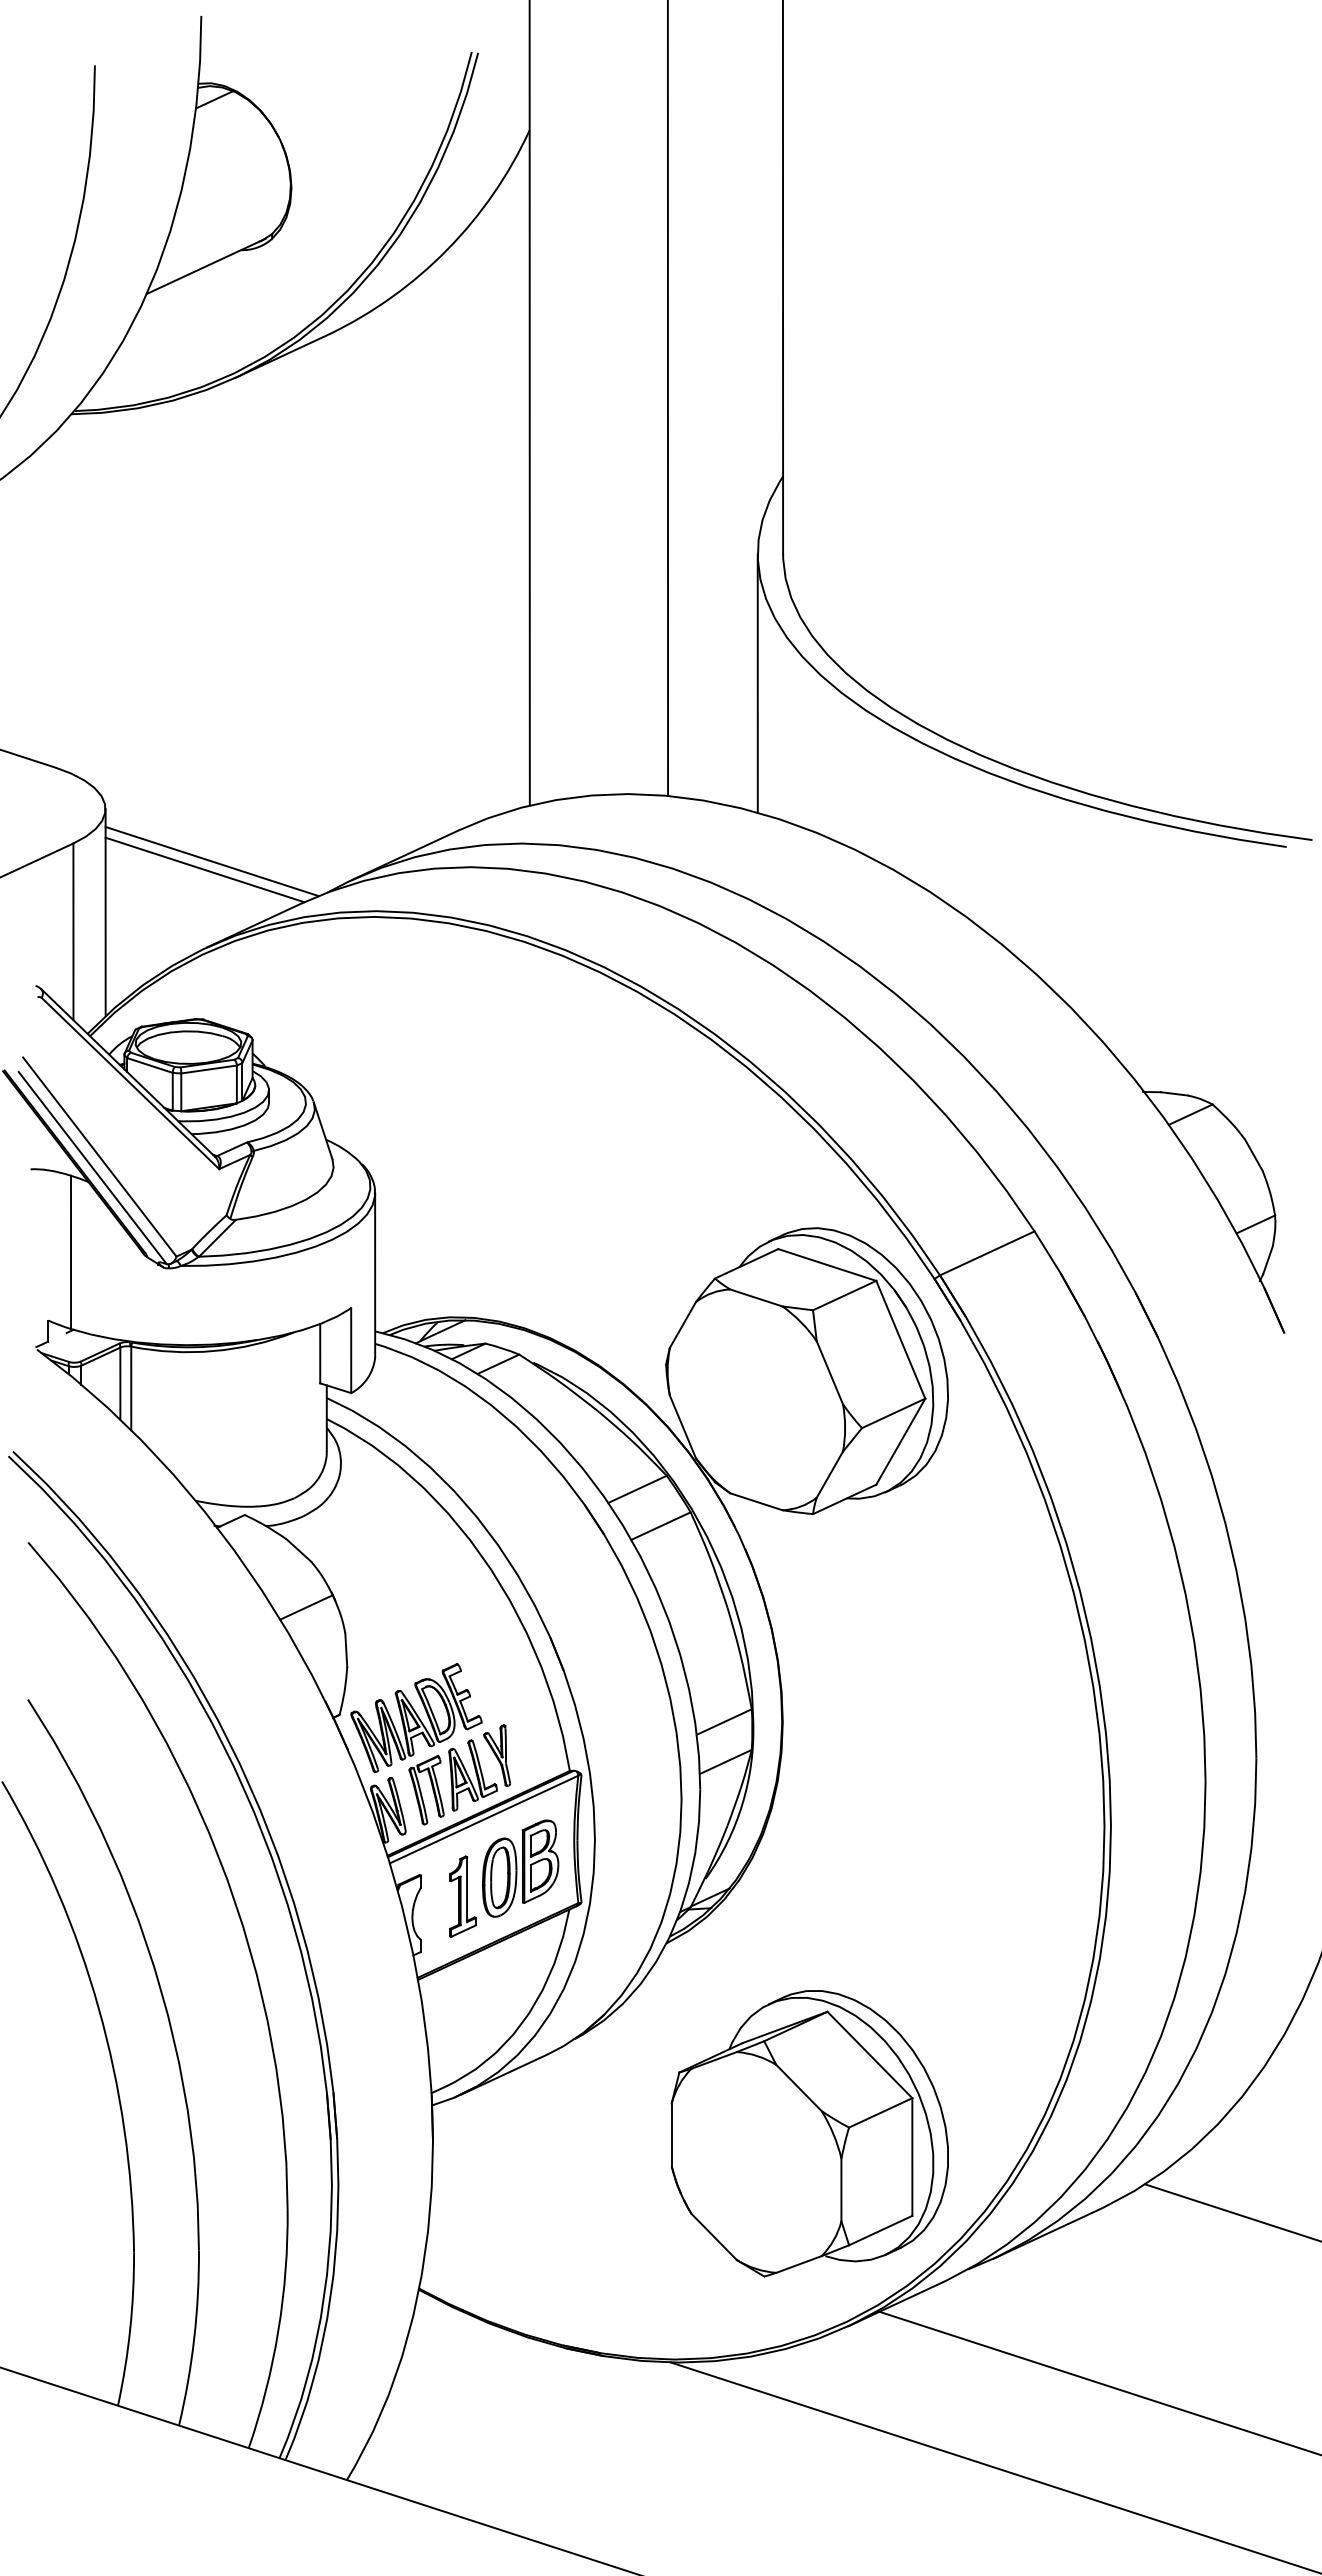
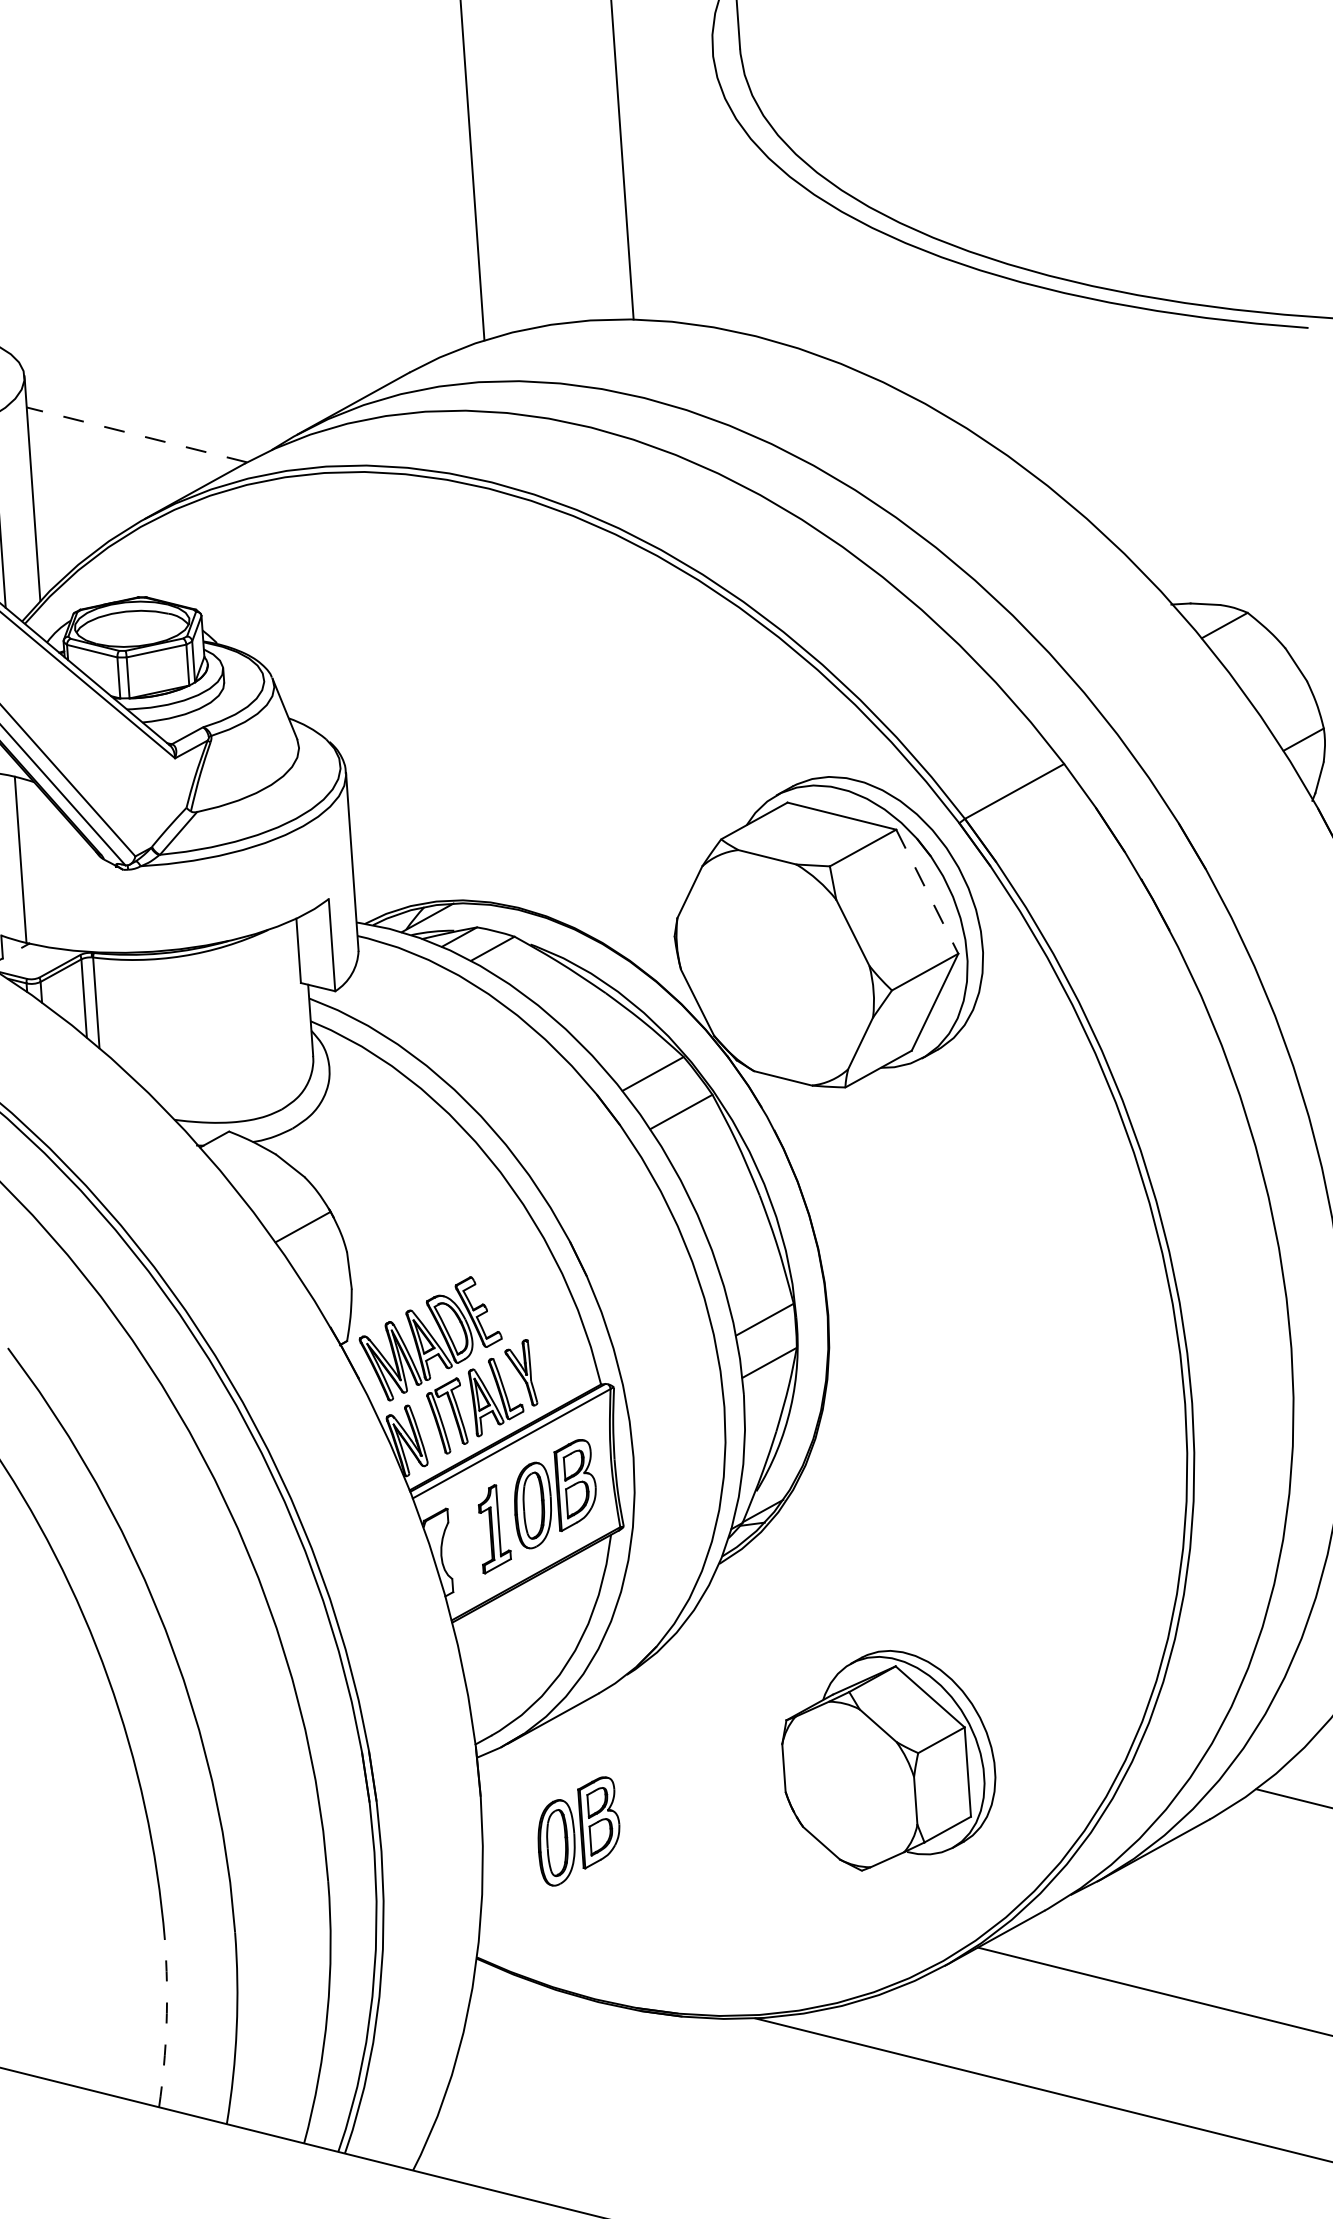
line: (757, 683) -> (722, 190), removed
line: (211, 861) -> (143, 425), removed
line: (204, 869) -> (136, 434), solid -> dashed
line: (900, 1339) -> (926, 891), solid -> dashed
part: (809, 2133) -> (888, 1759), size x0.7
part: (520, 2179) -> (578, 1831), added
arc: (130, 2329) -> (166, 2023), solid -> dashed

